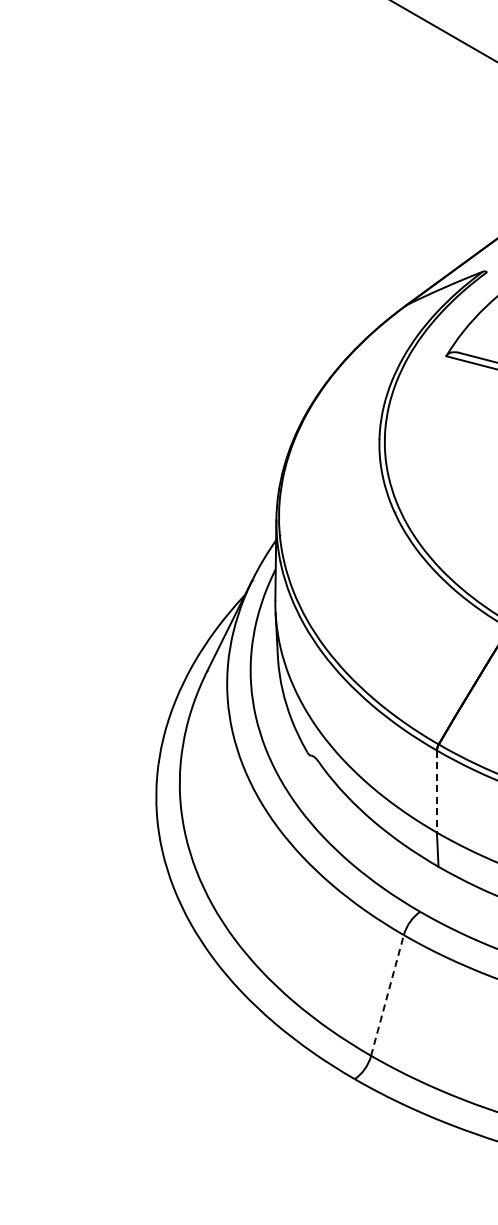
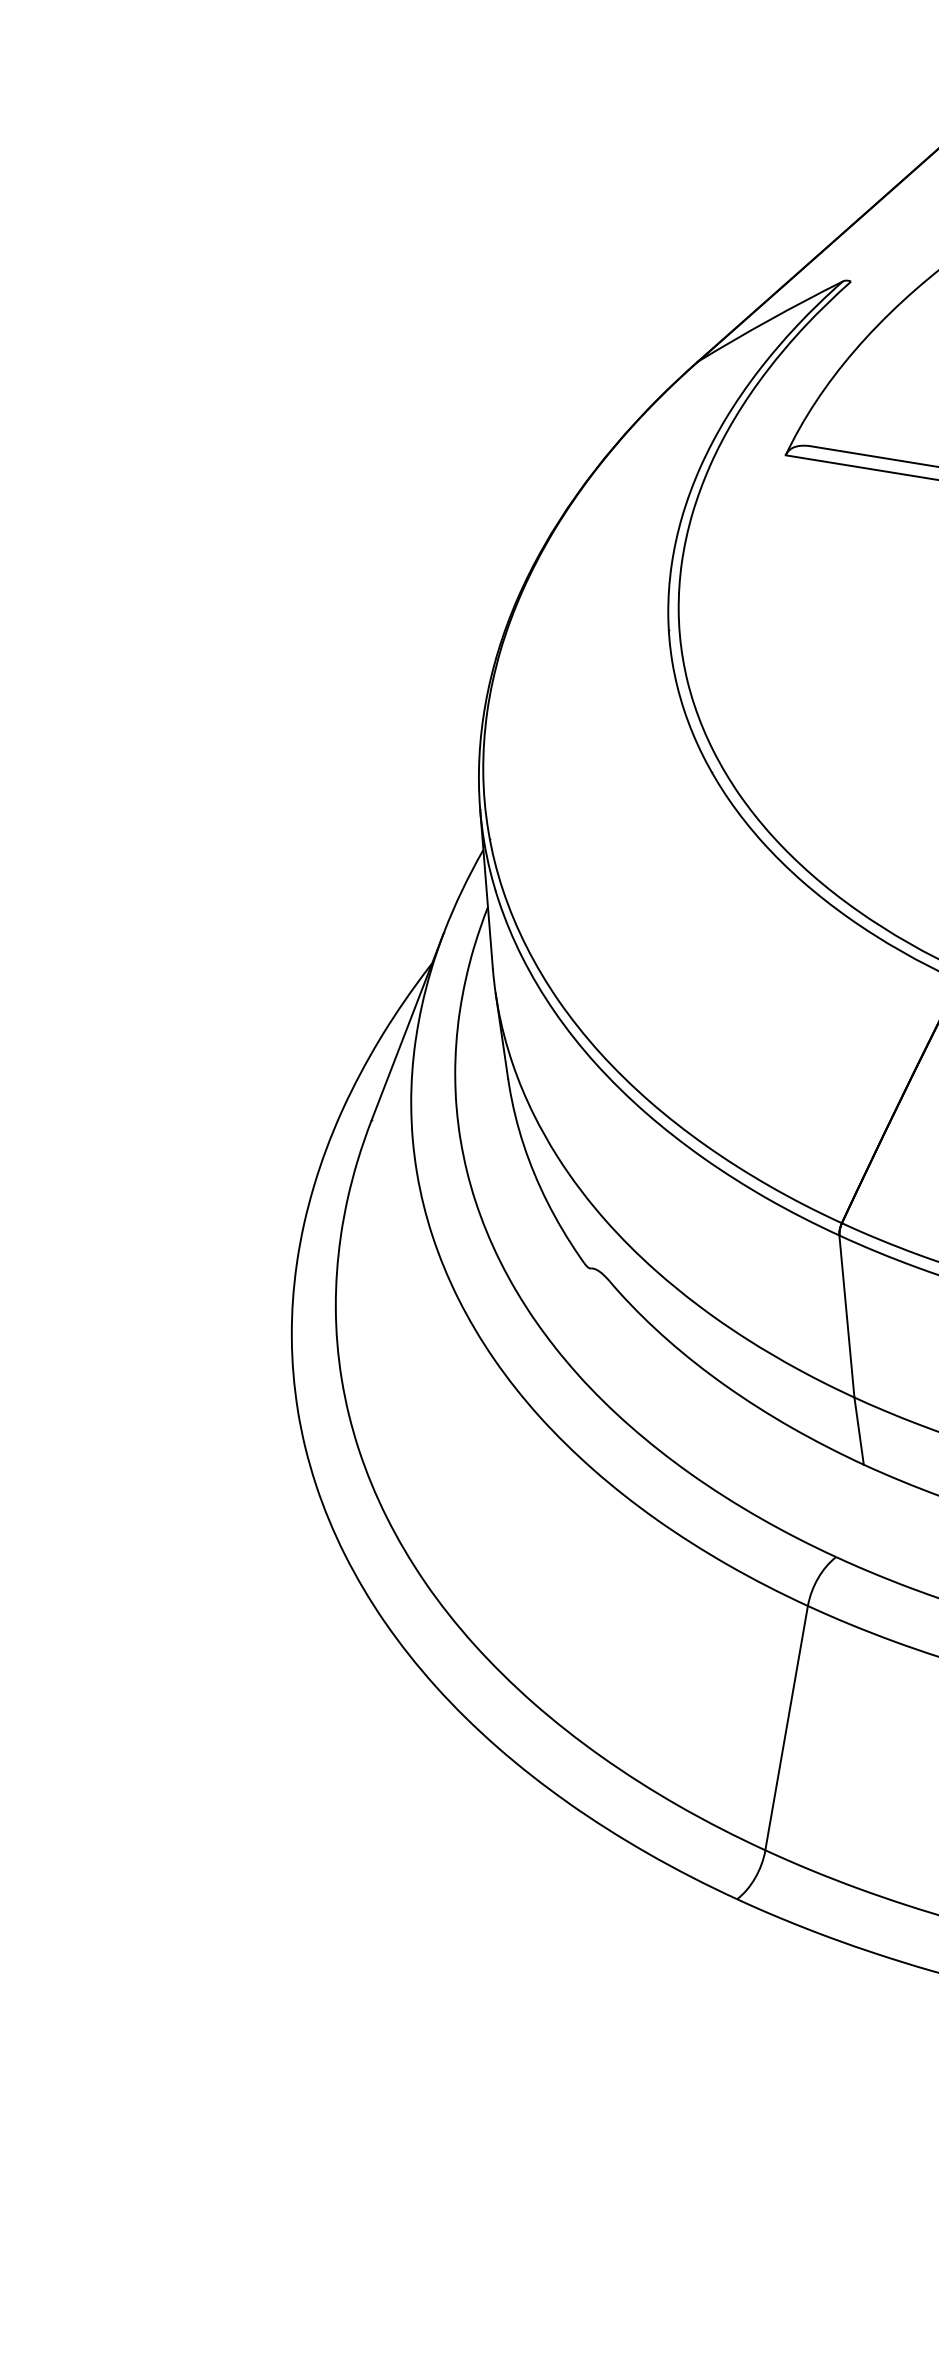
line: (436, 792) -> (846, 1318), dashed -> solid
line: (387, 995) -> (786, 1728), dashed -> solid

